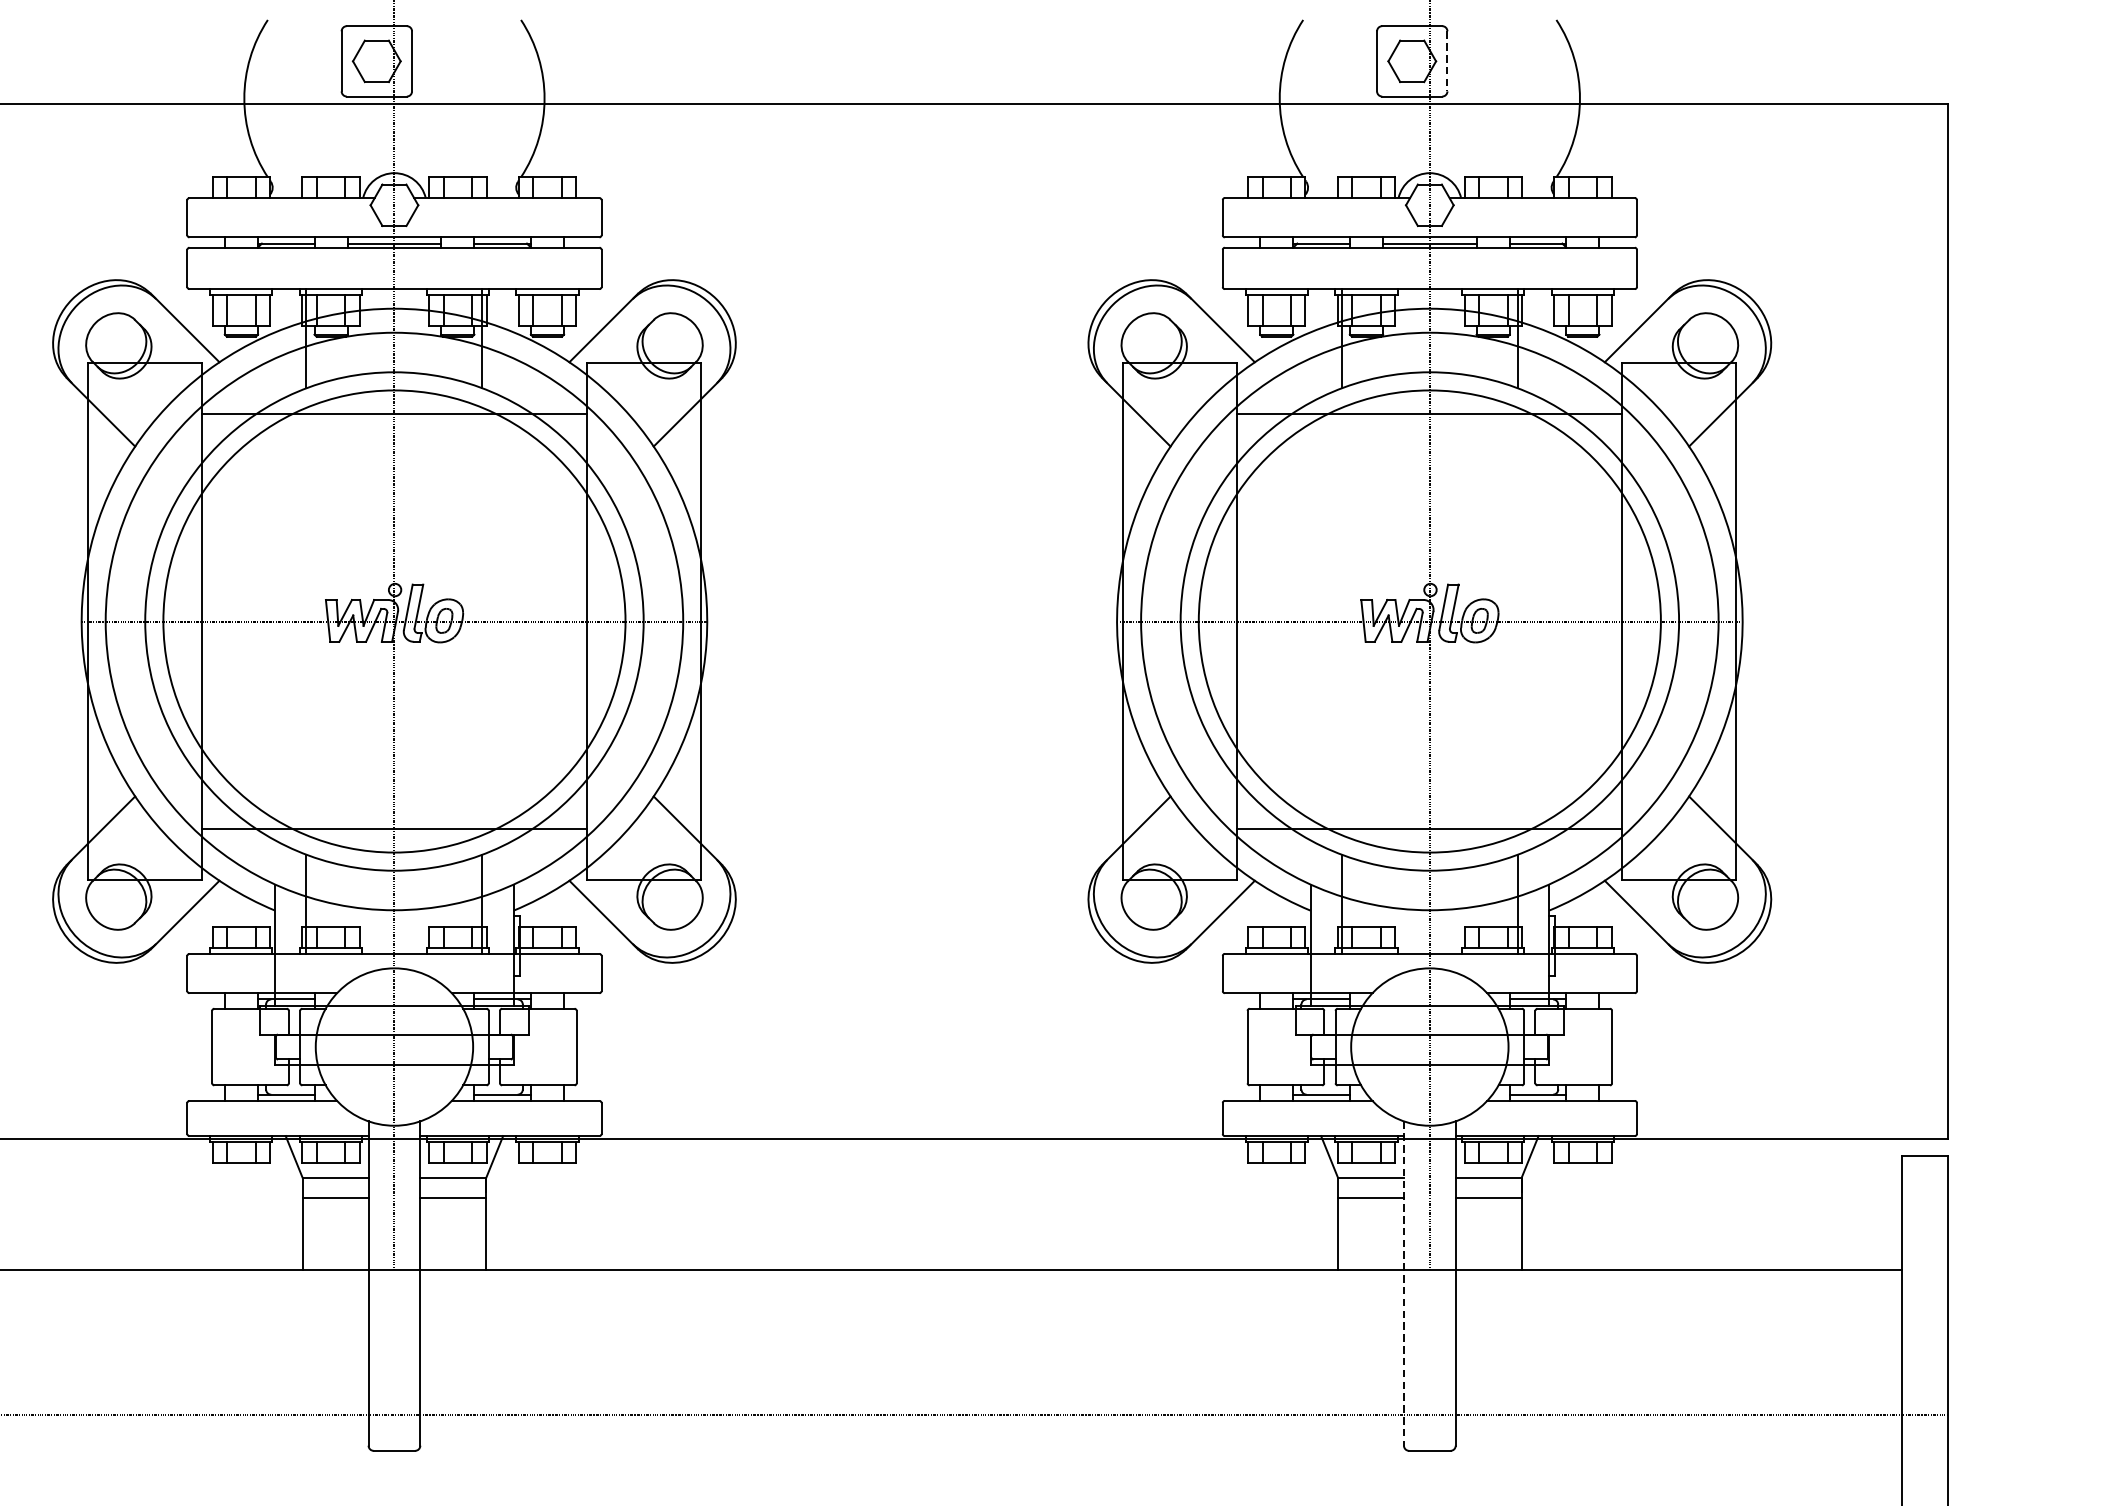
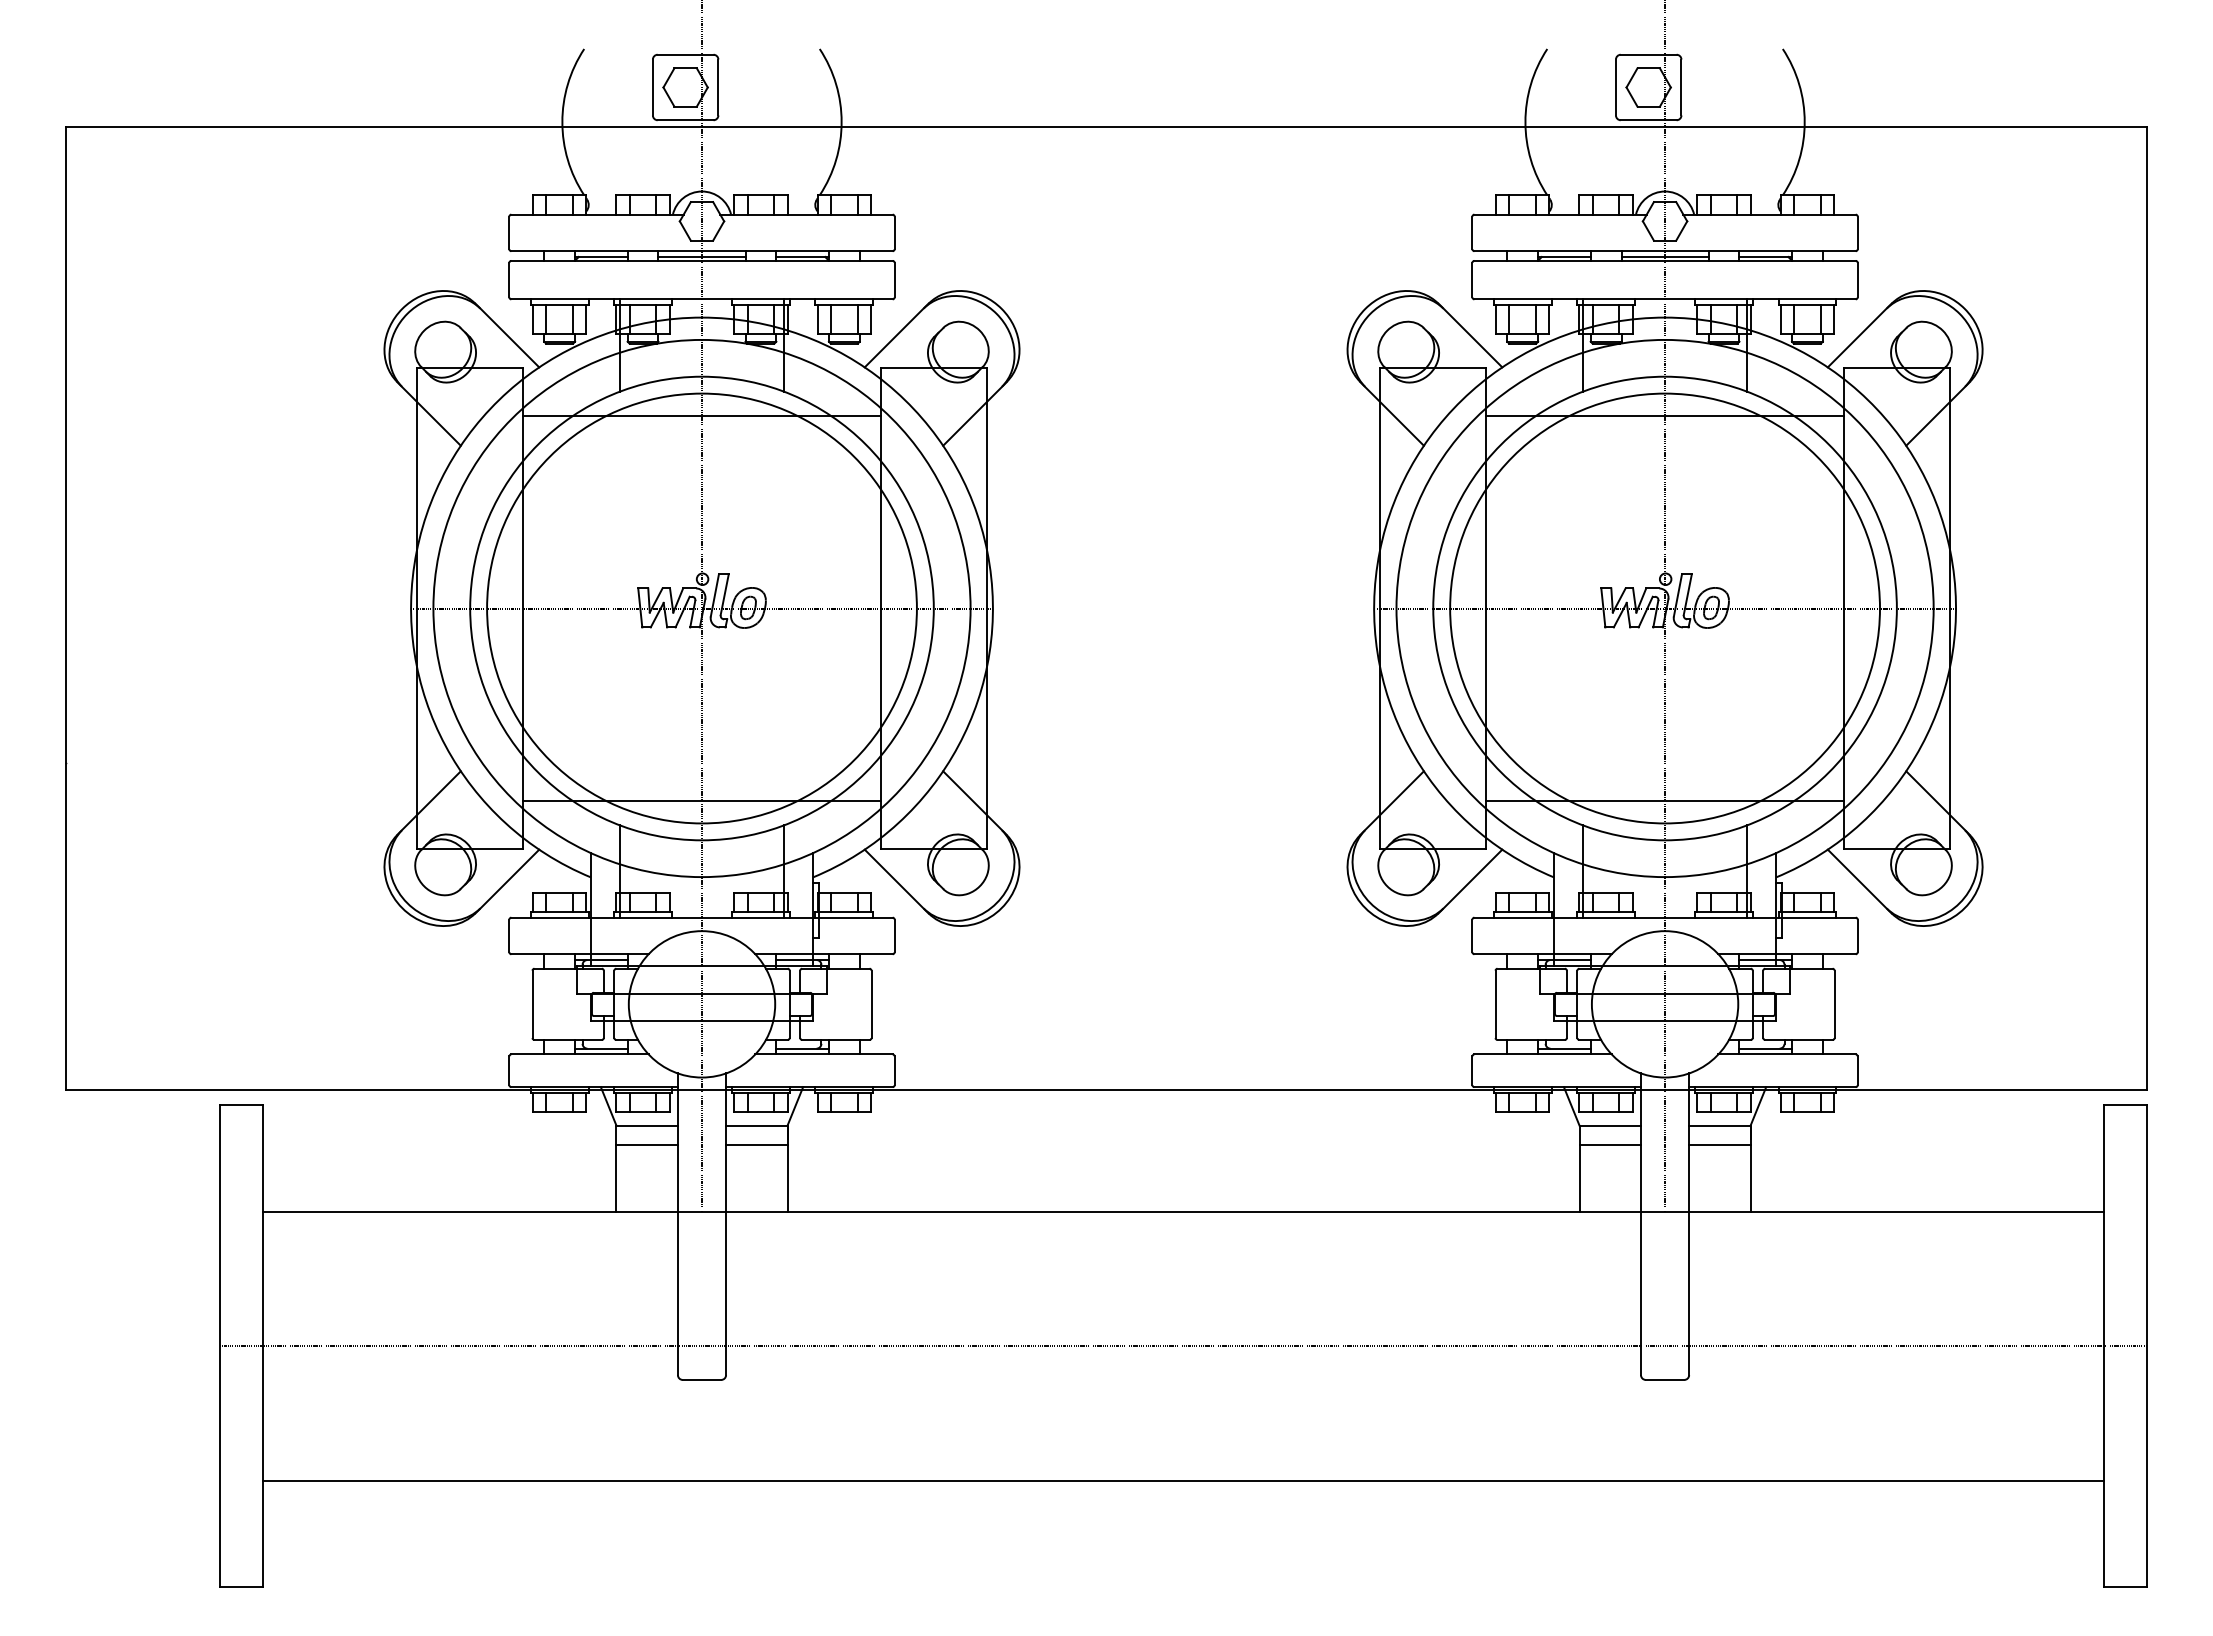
line: (1447, 61) -> (1681, 87), dashed -> solid
line: (1404, 1283) -> (1641, 1224), dashed -> solid

